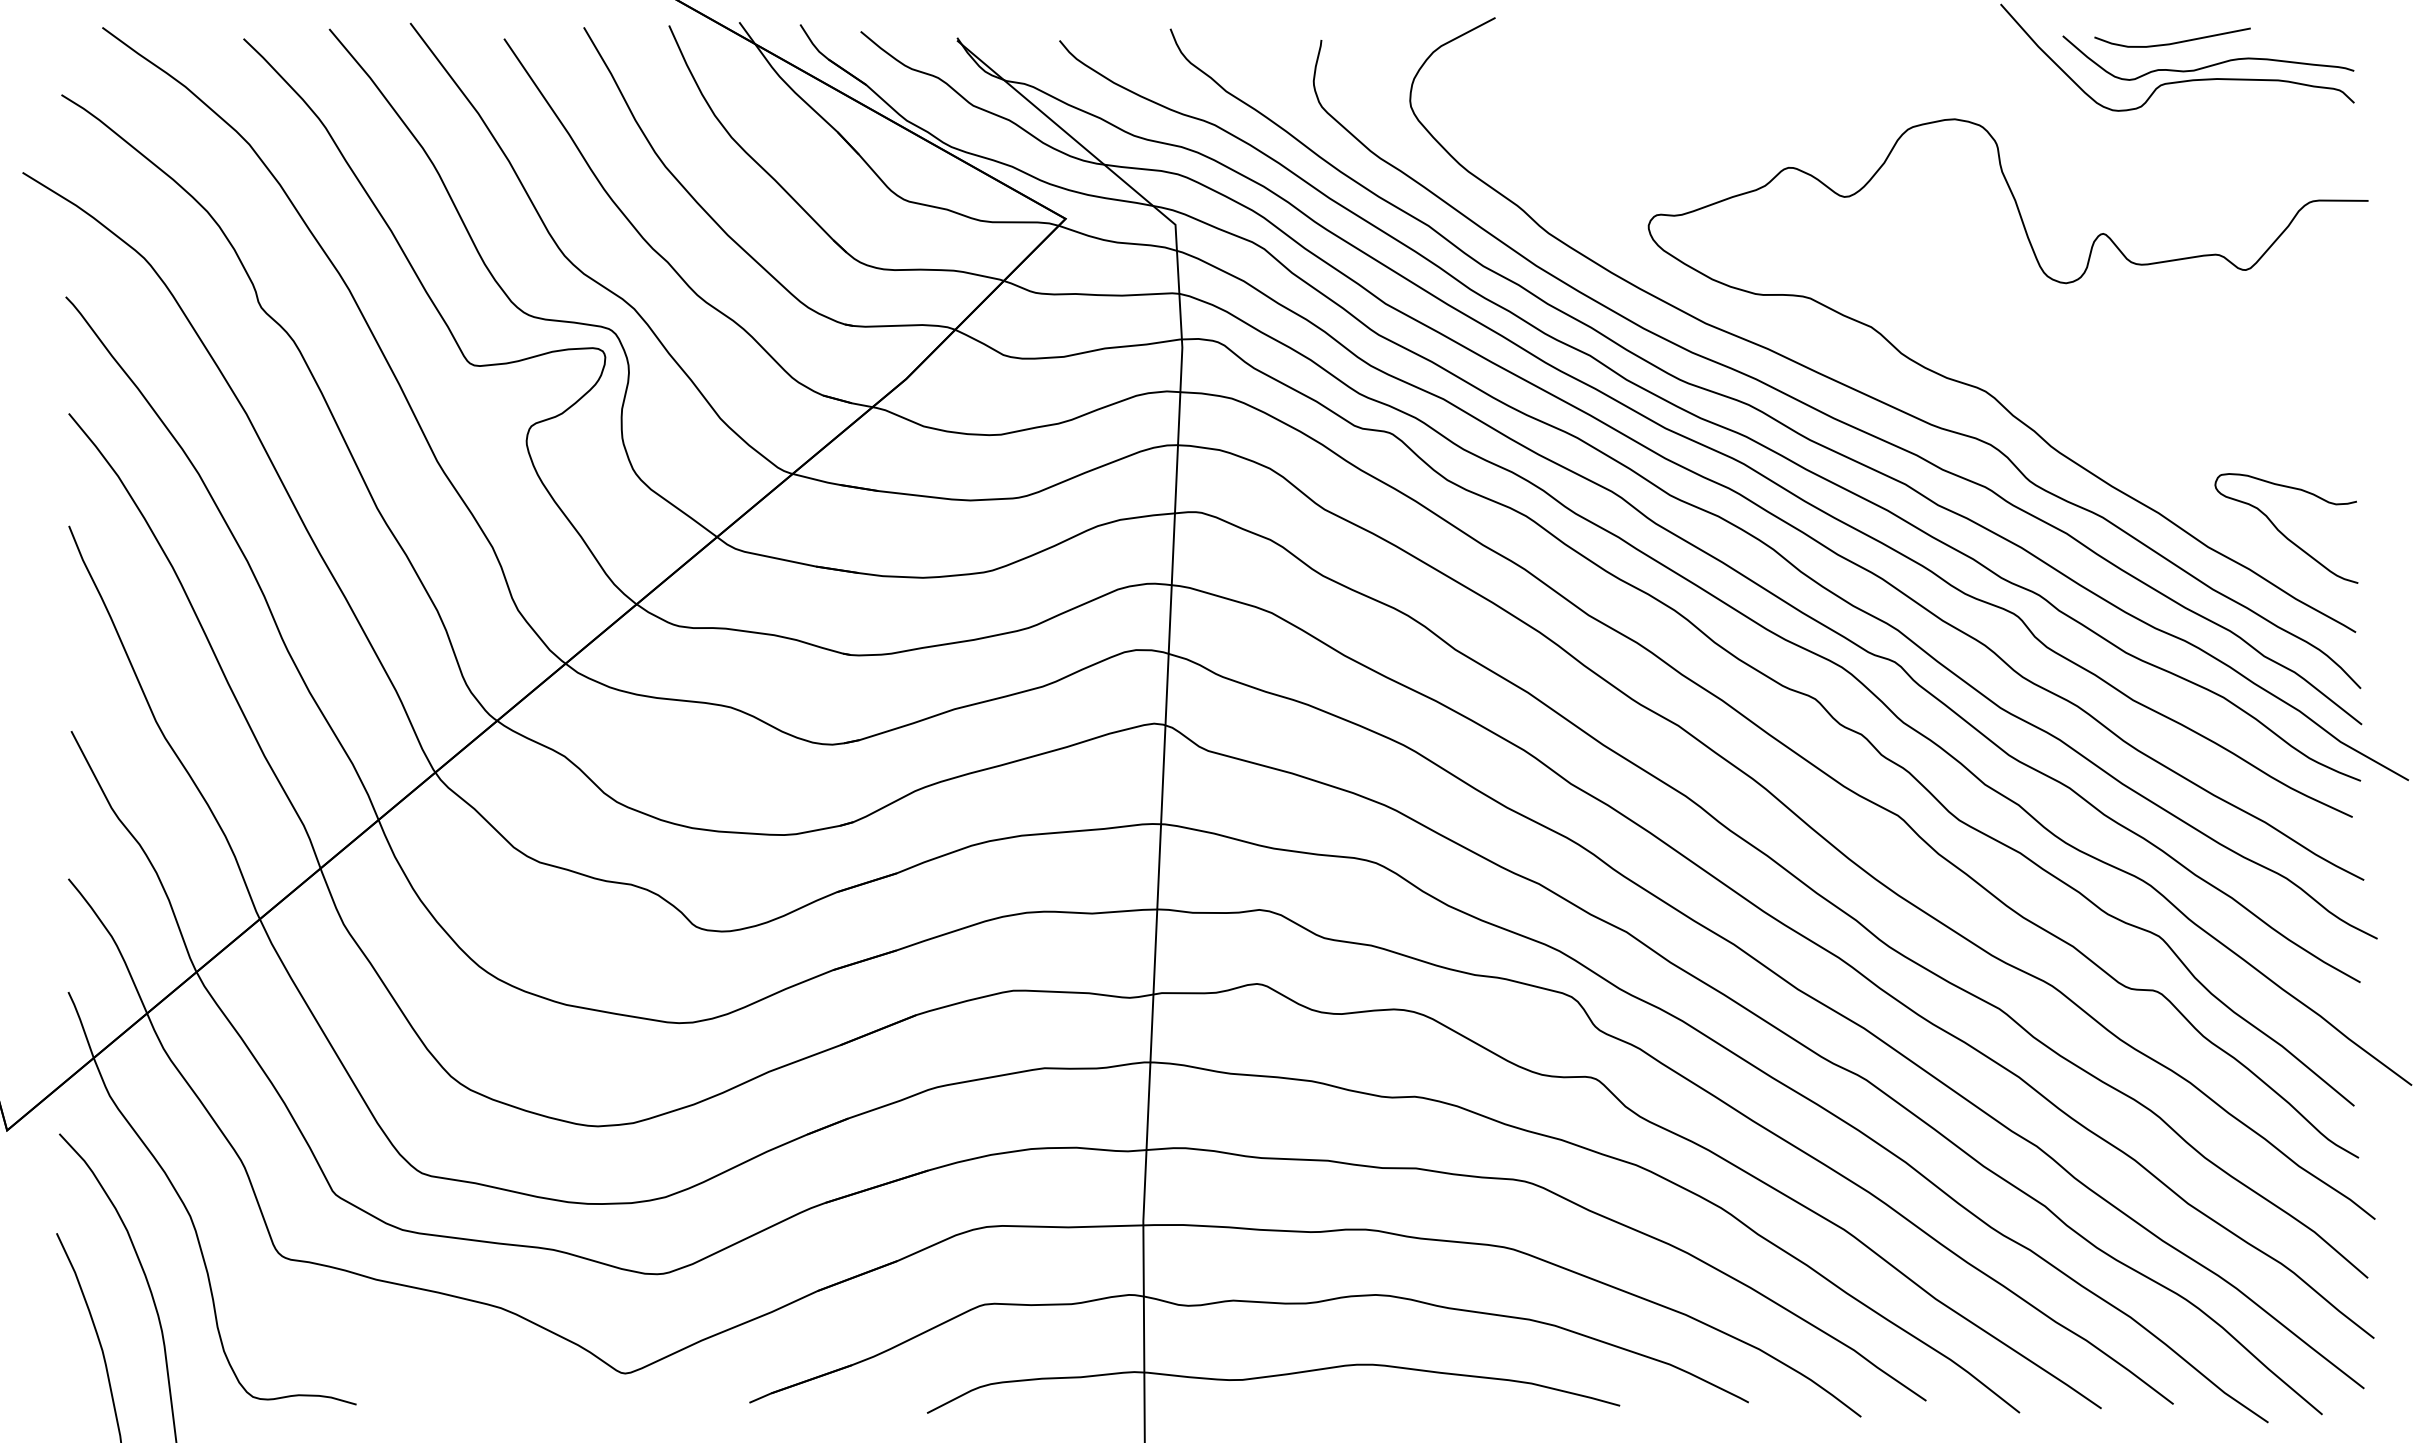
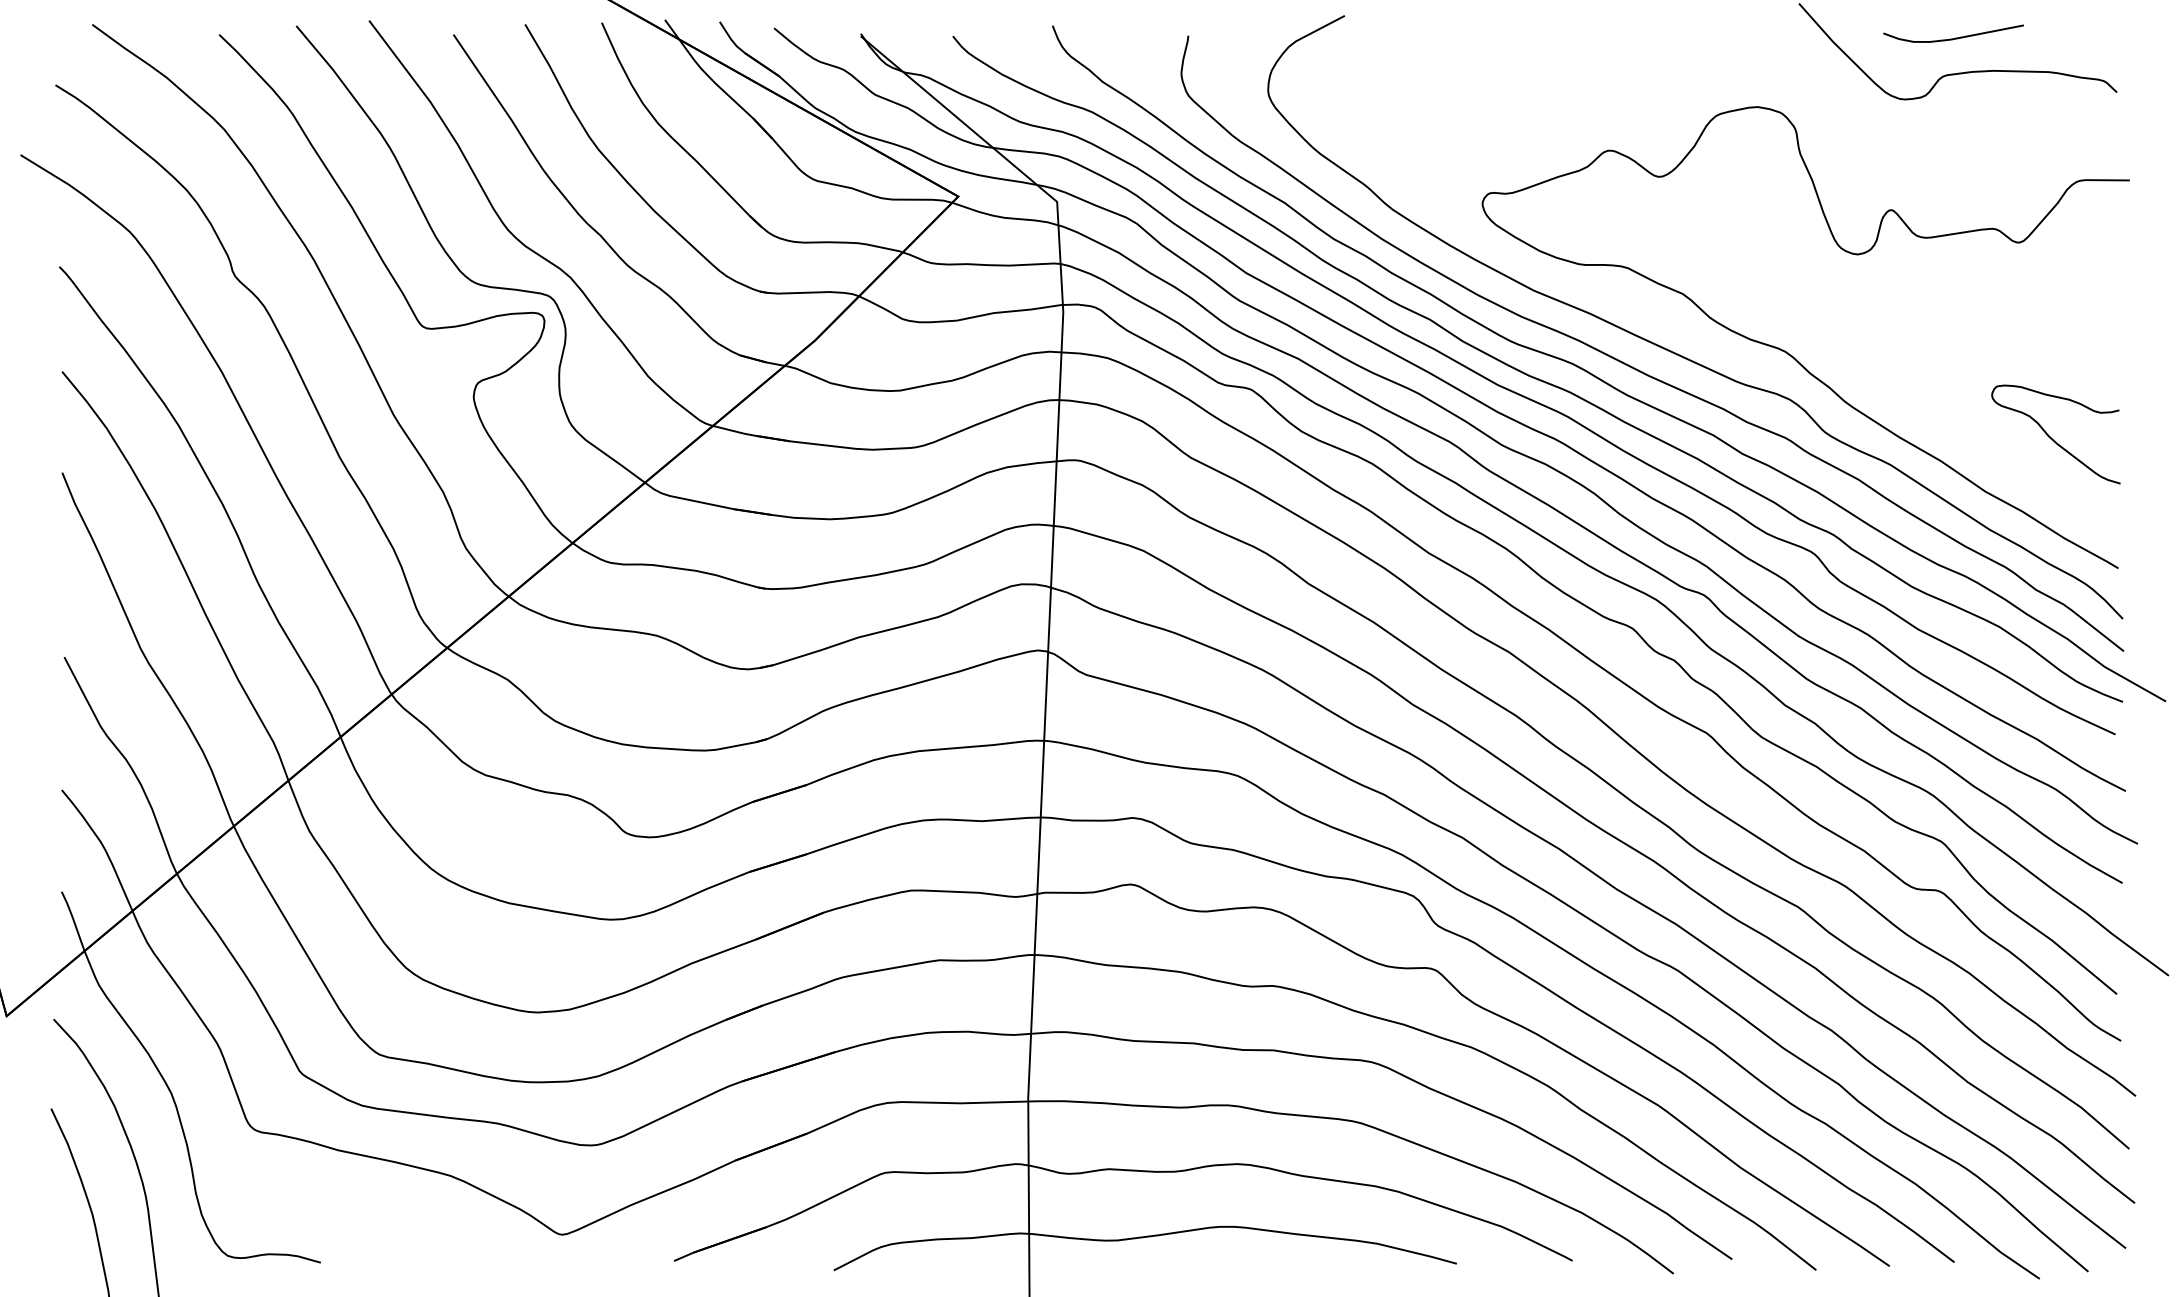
curve: (2211, 64) -> (1988, 57), removed
curve: (2282, 532) -> (2052, 438), moved

